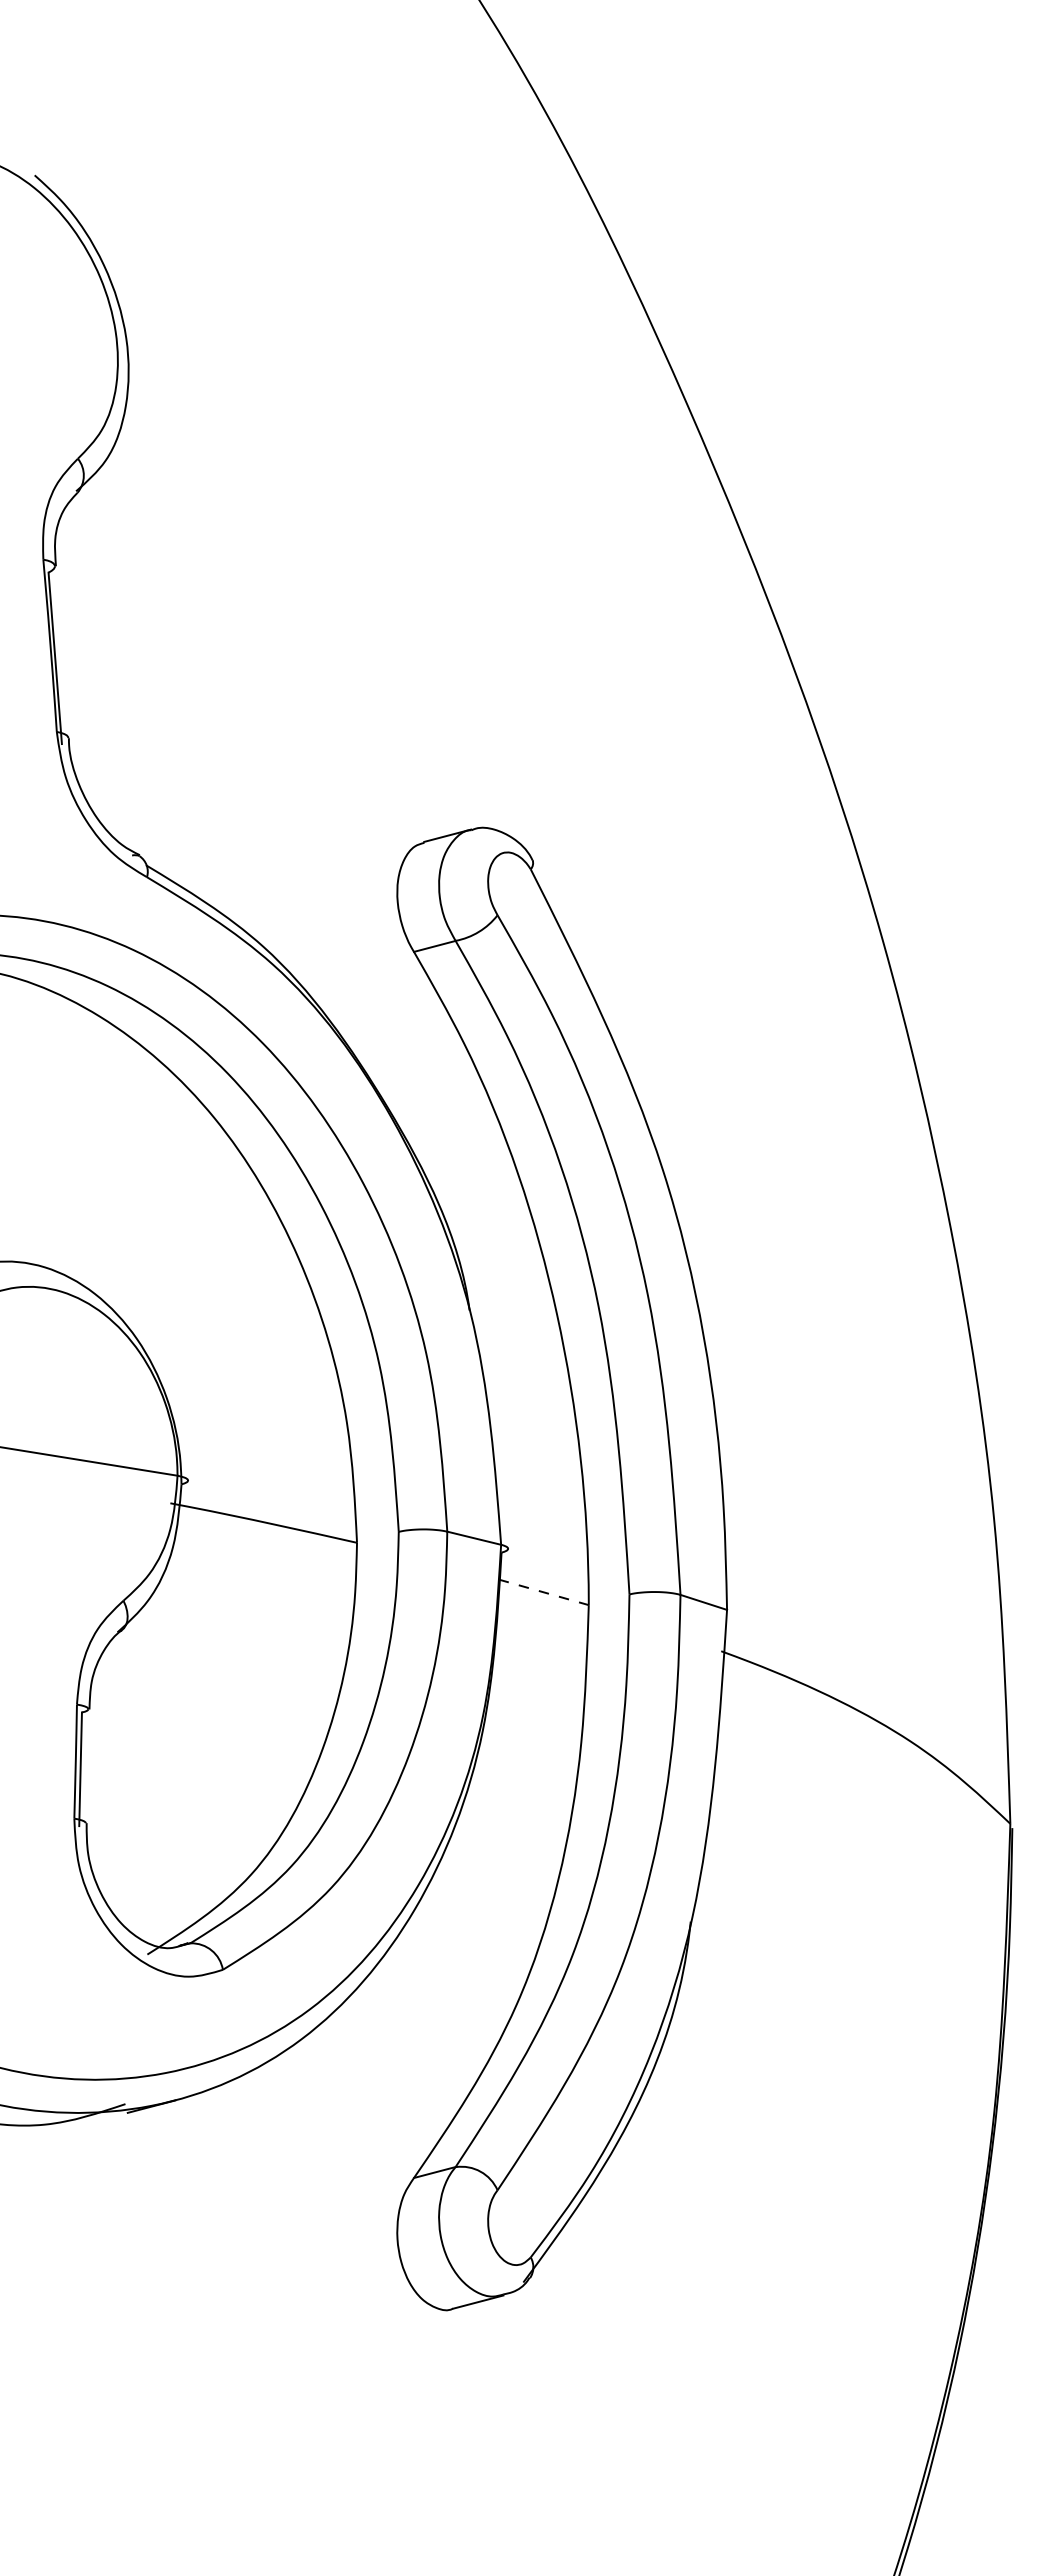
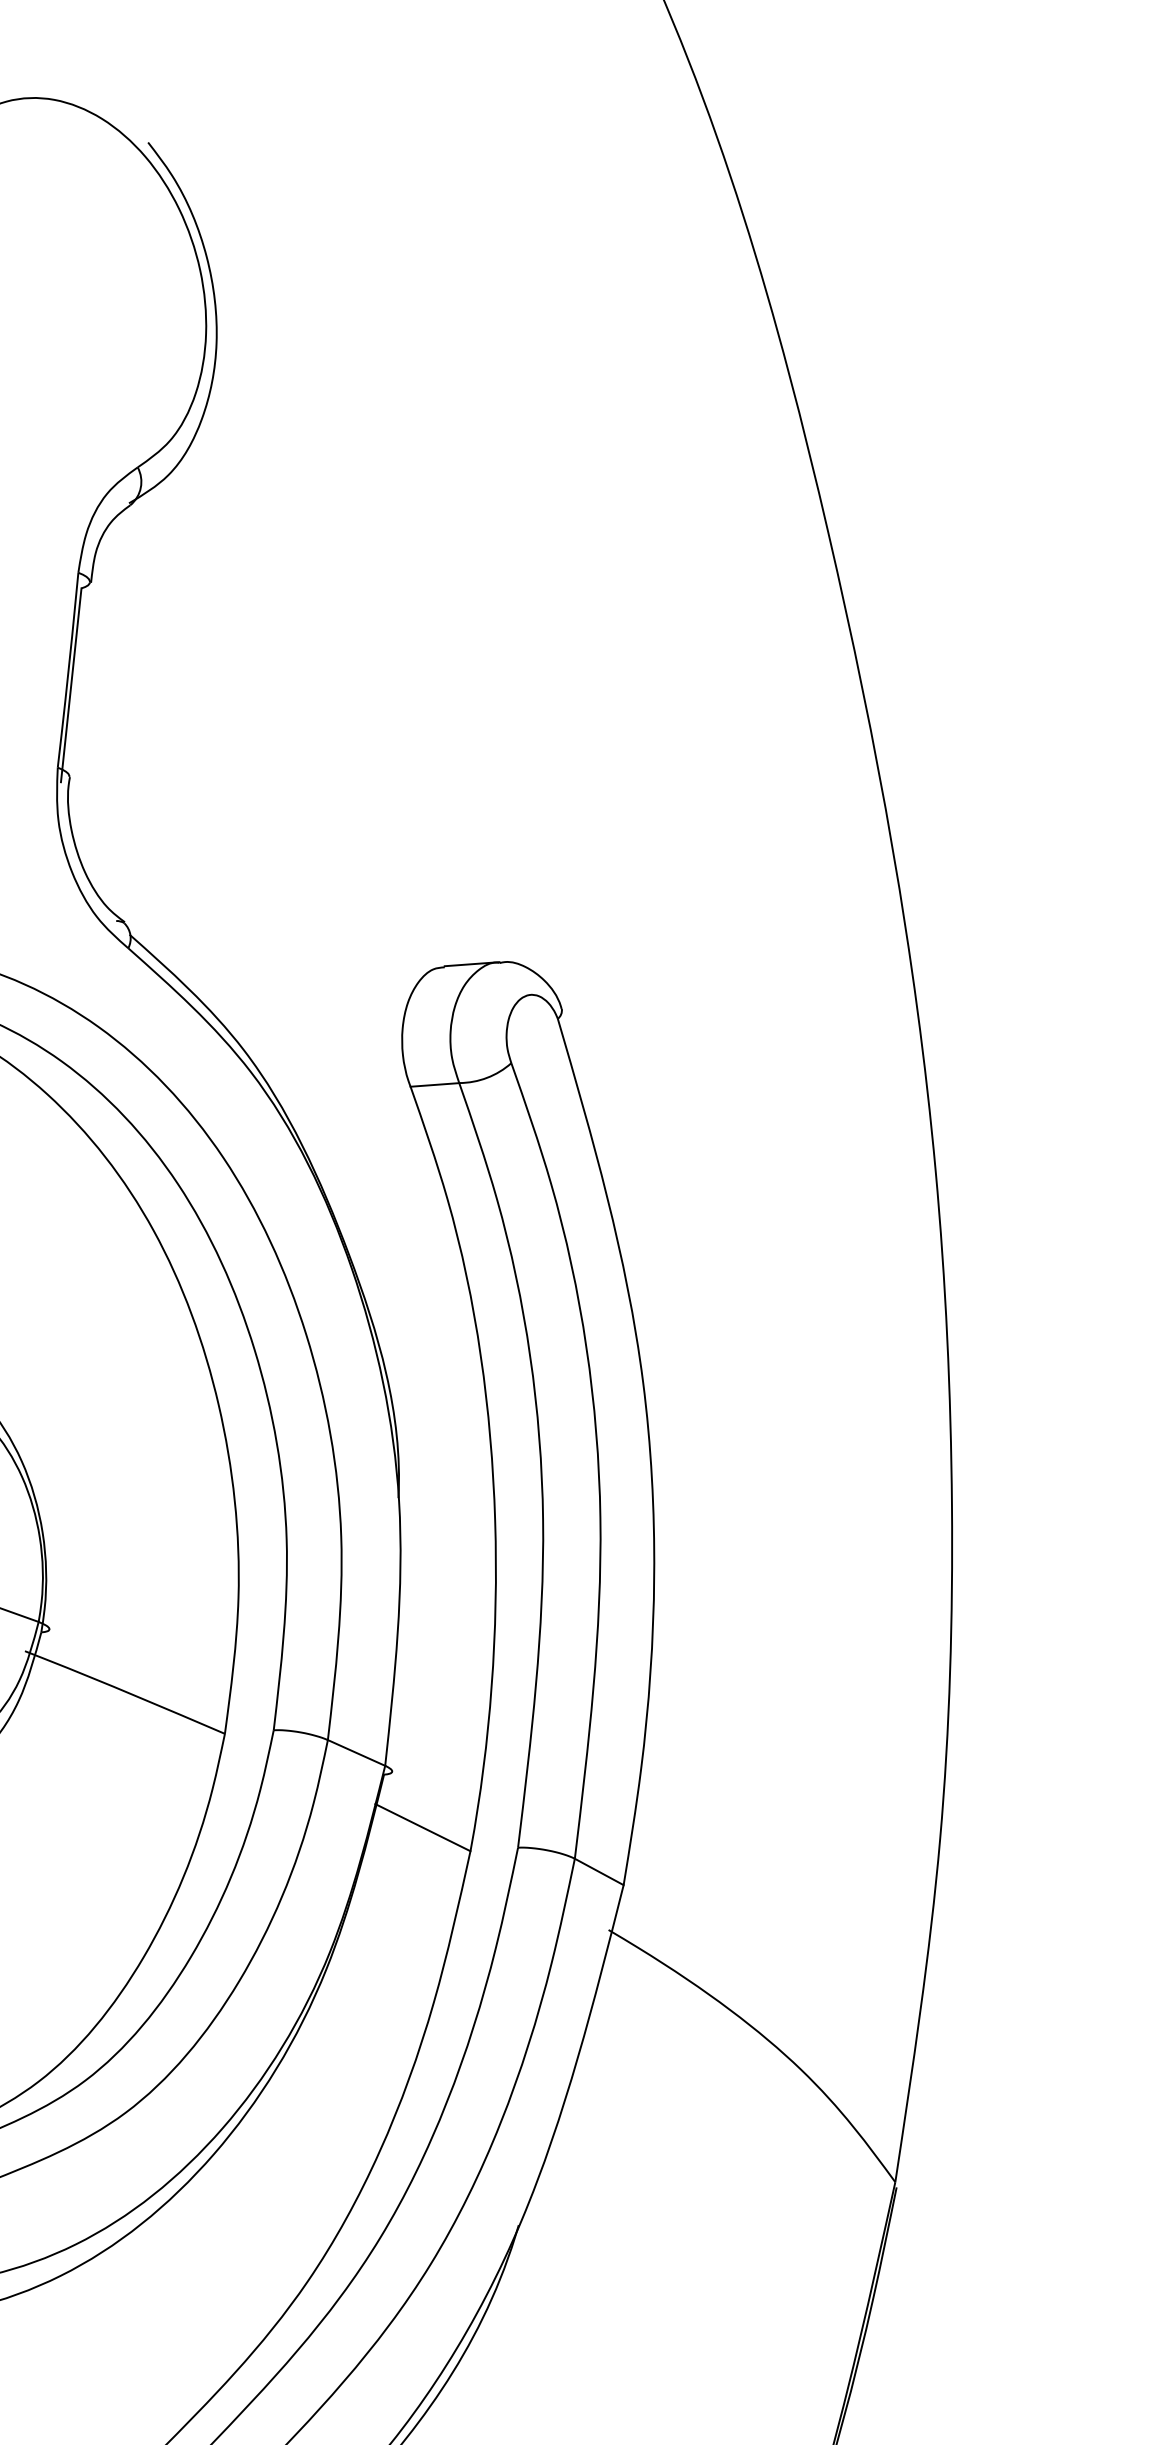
line: (543, 1592) -> (422, 1827), dashed -> solid

